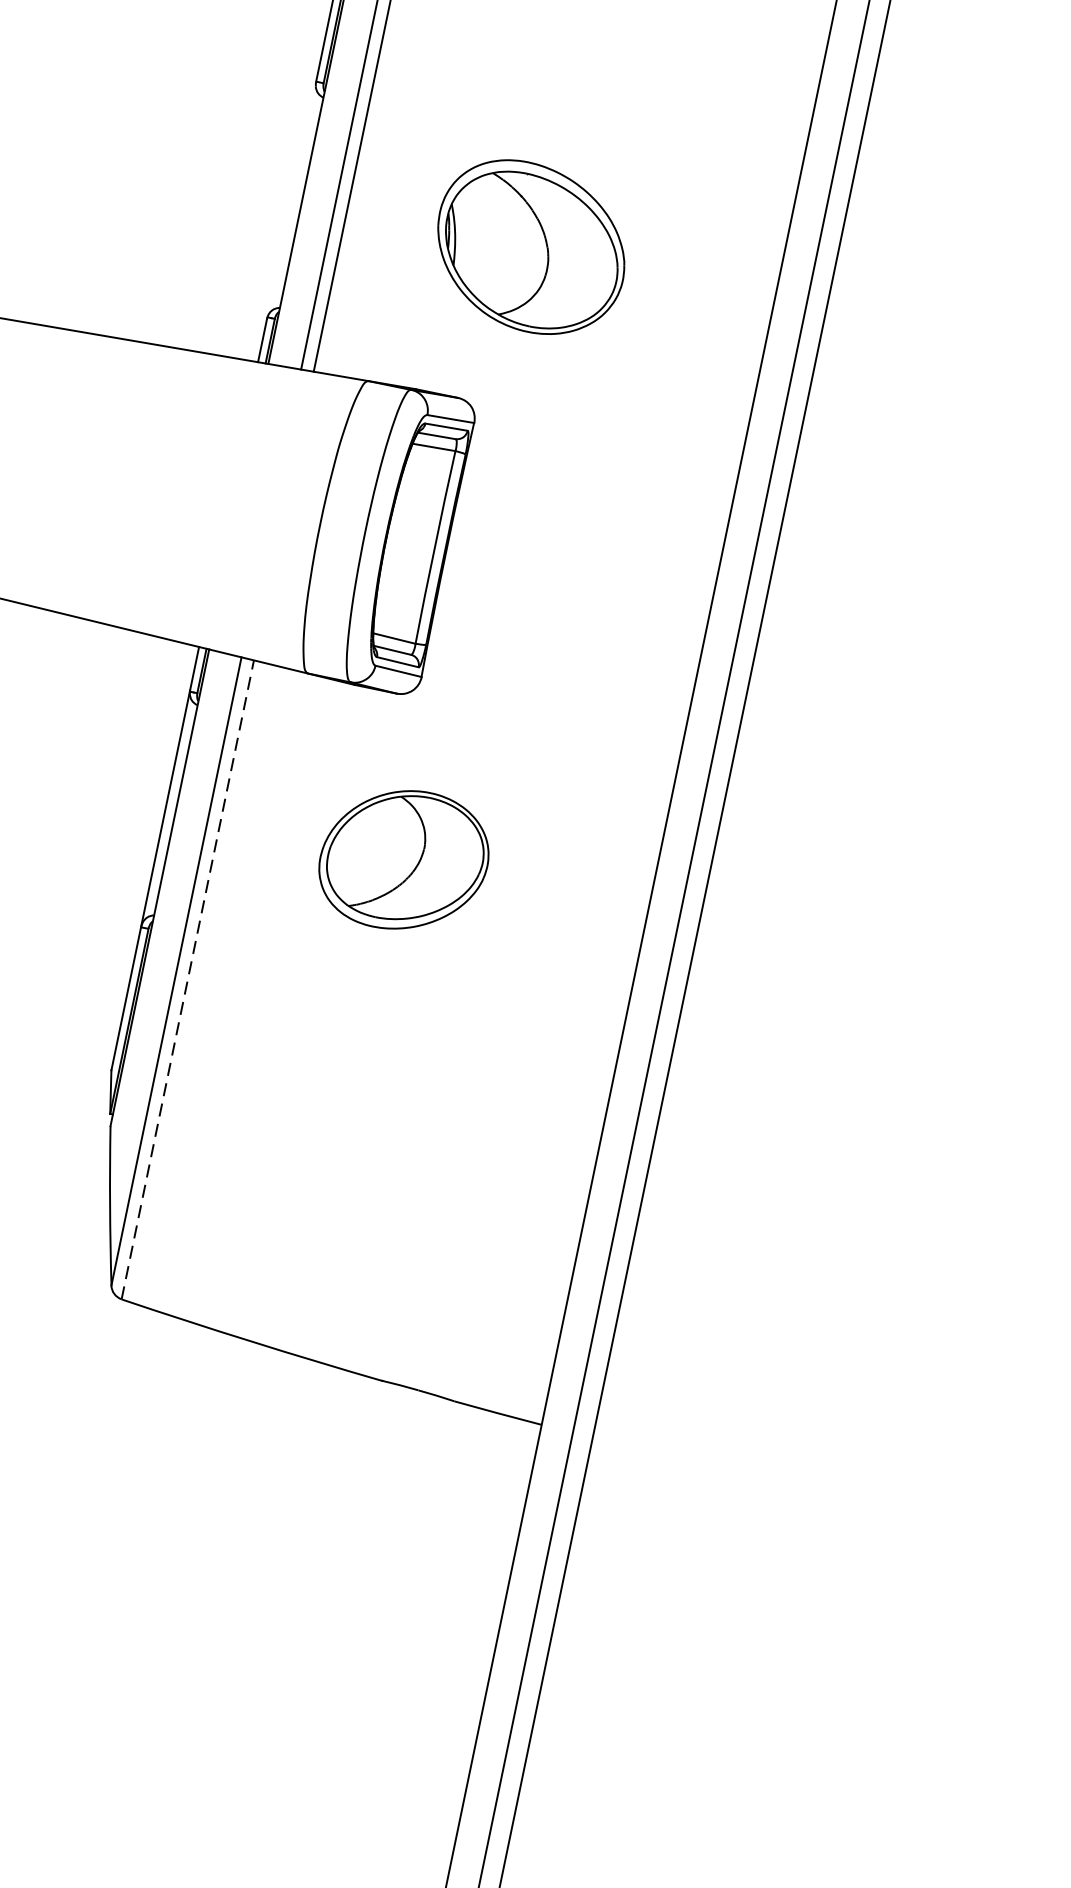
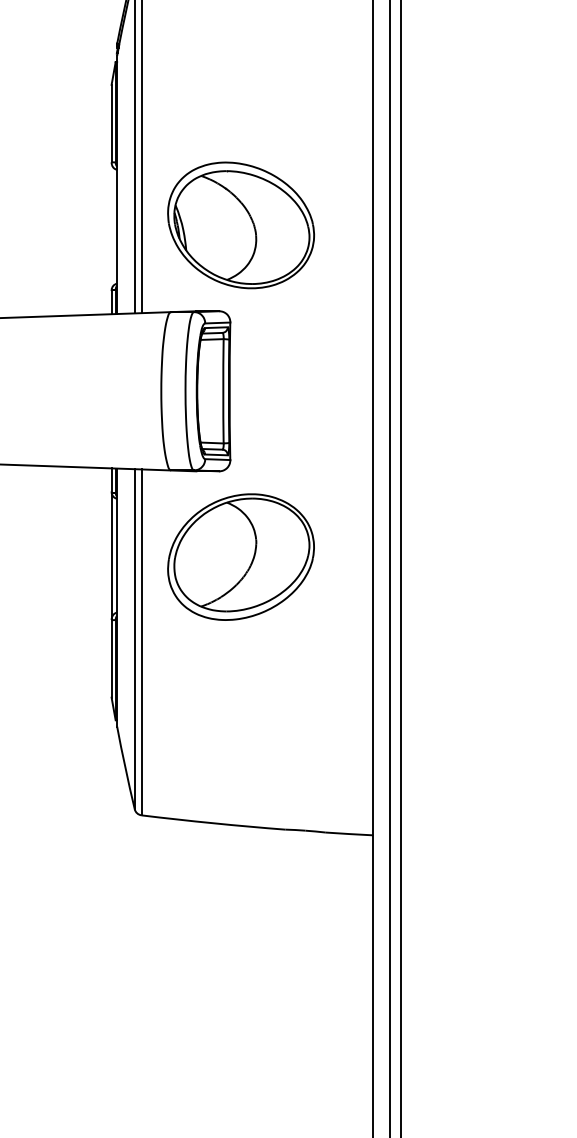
part: (530, 247) -> (240, 225), size x1.43
part: (403, 859) -> (240, 556), size x1.67
line: (187, 980) -> (141, 642), dashed -> solid

